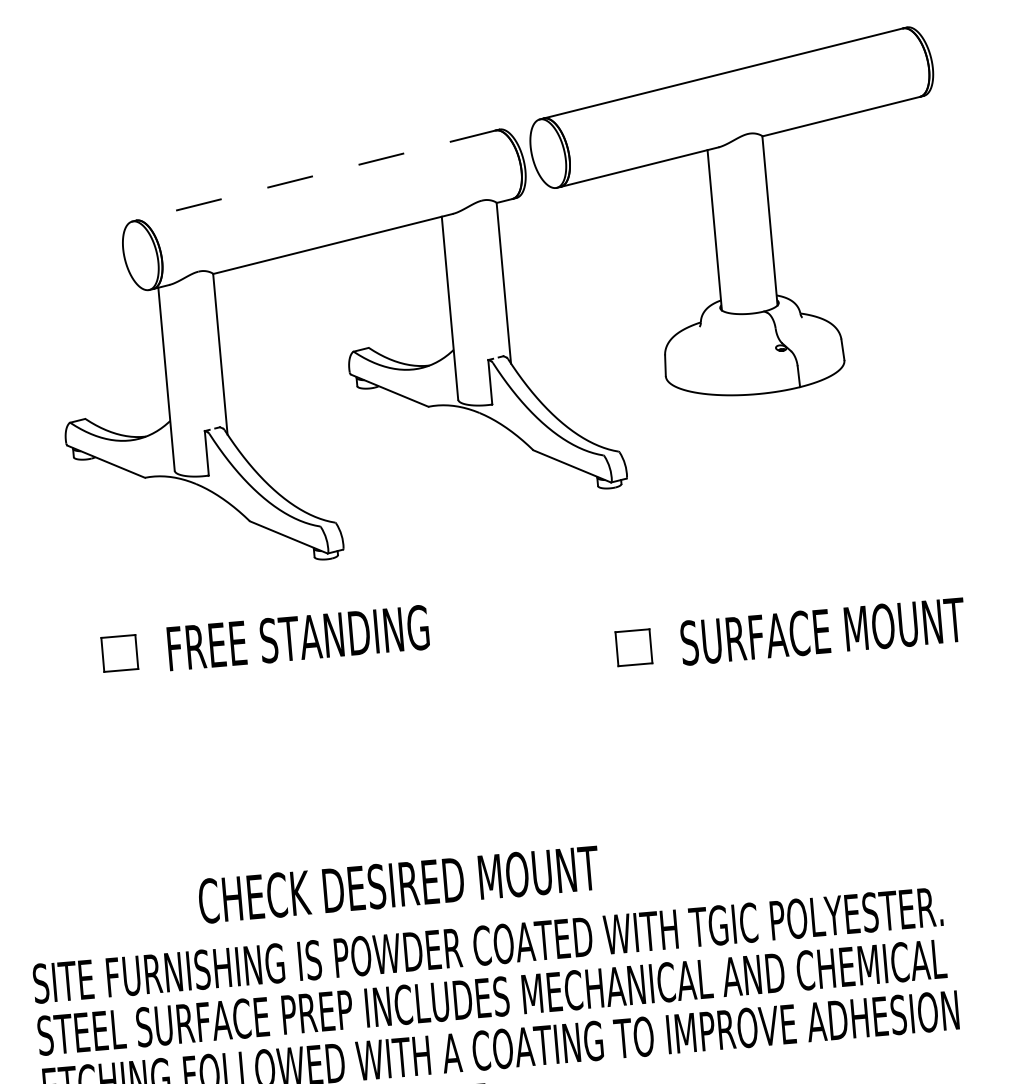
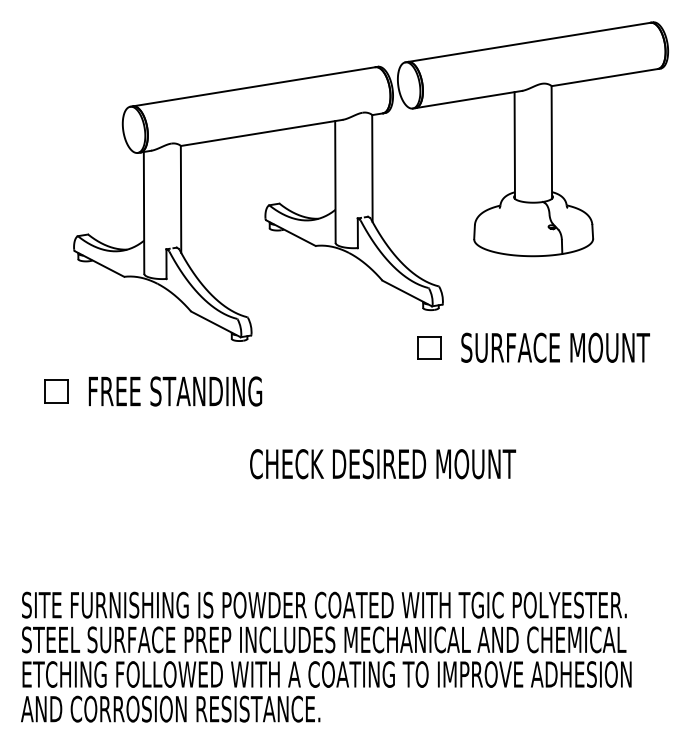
line: (316, 175) -> (254, 86), dashed -> solid
part: (789, 633) -> (533, 347), moved
part: (265, 640) -> (153, 391), moved
text: (399, 885) -> (383, 464), moved

